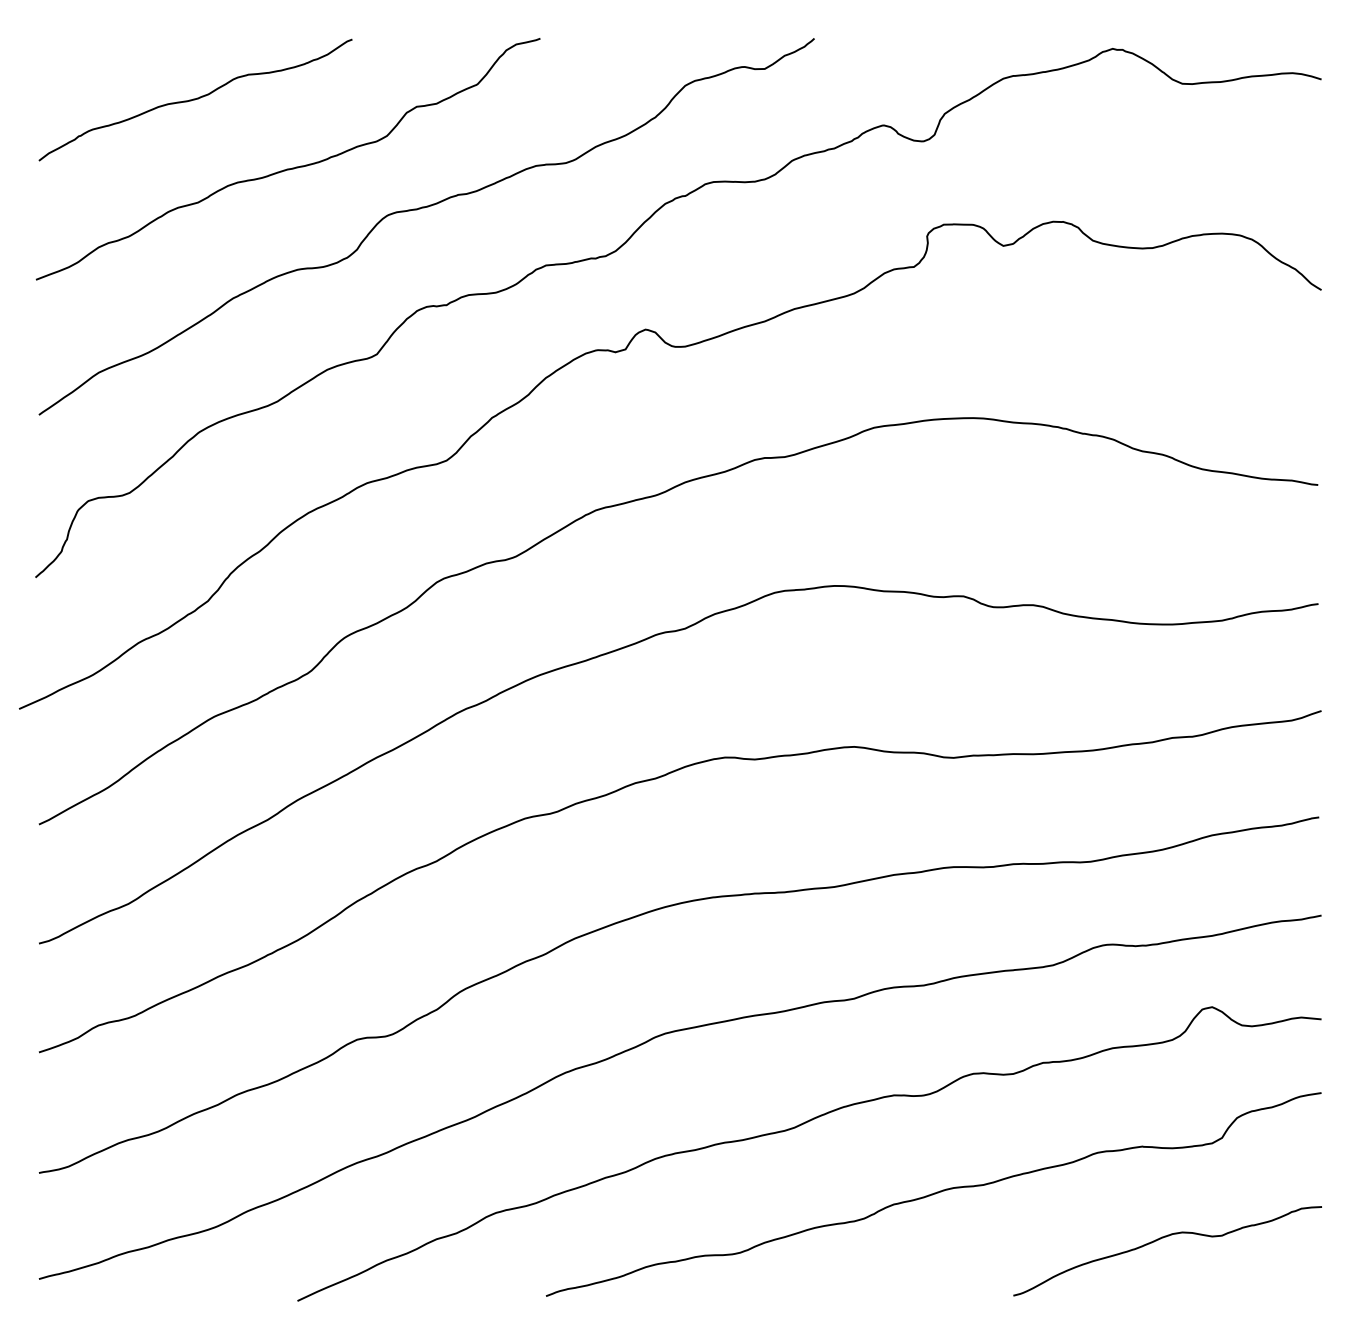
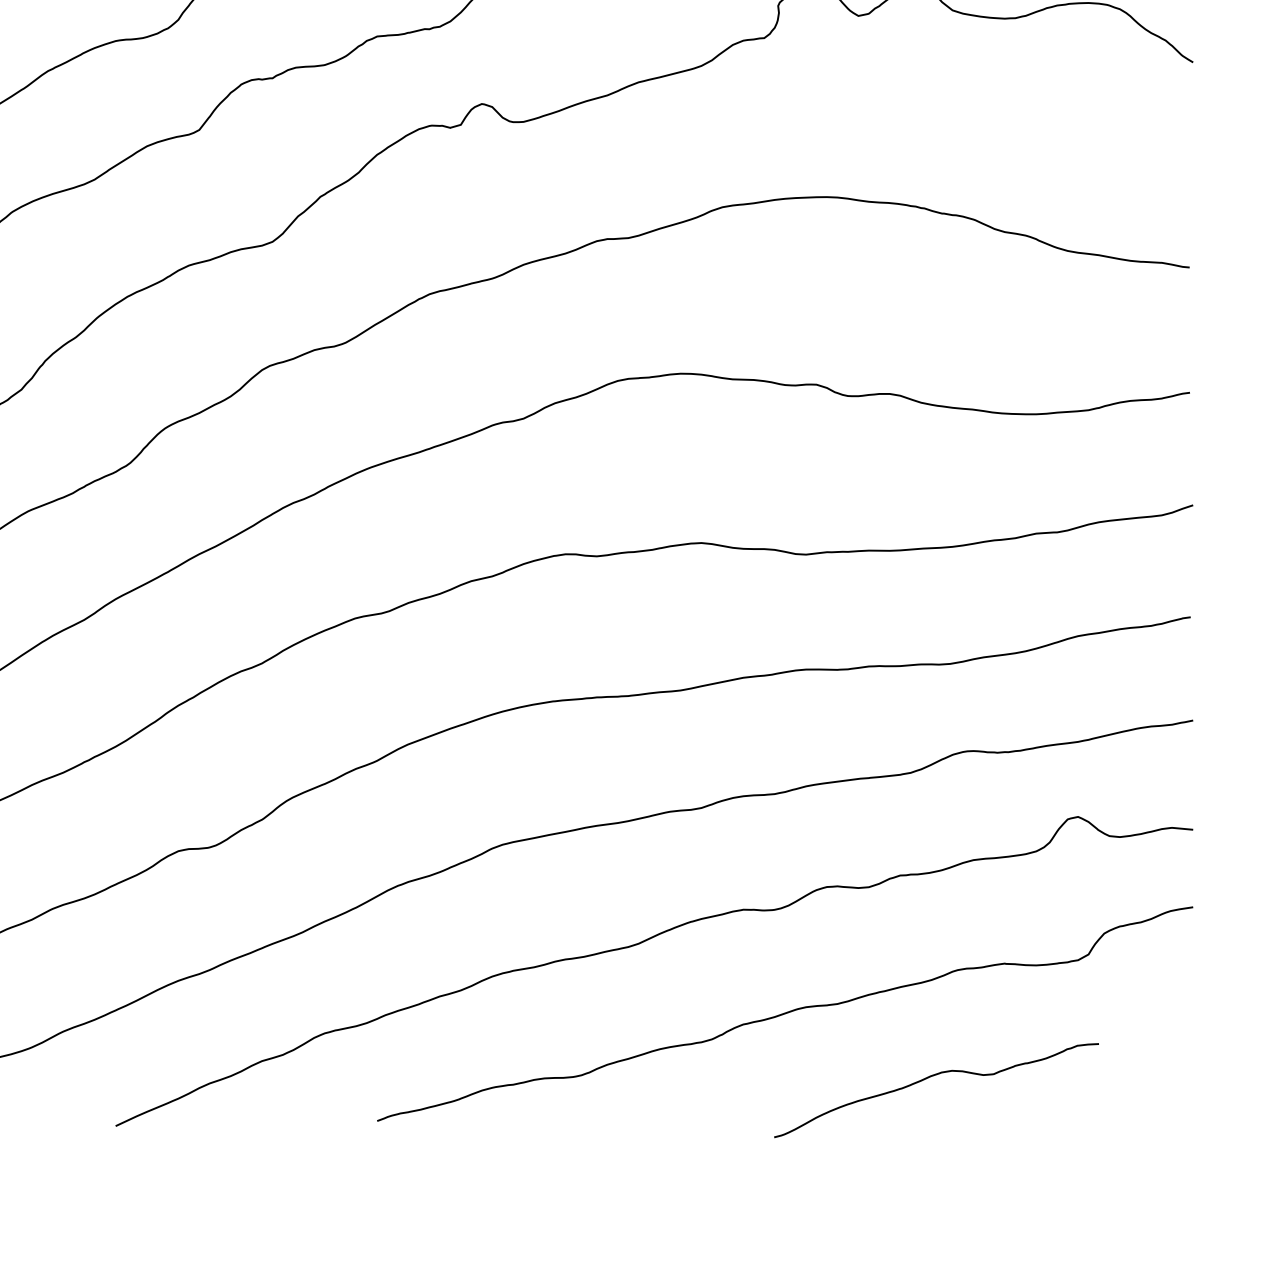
curve: (1163, 1238) -> (932, 1077), moved

